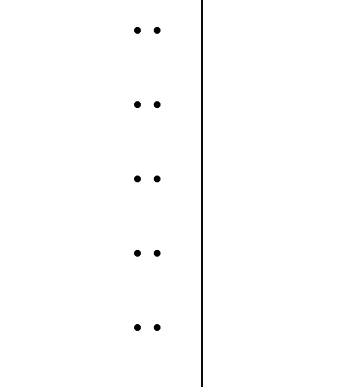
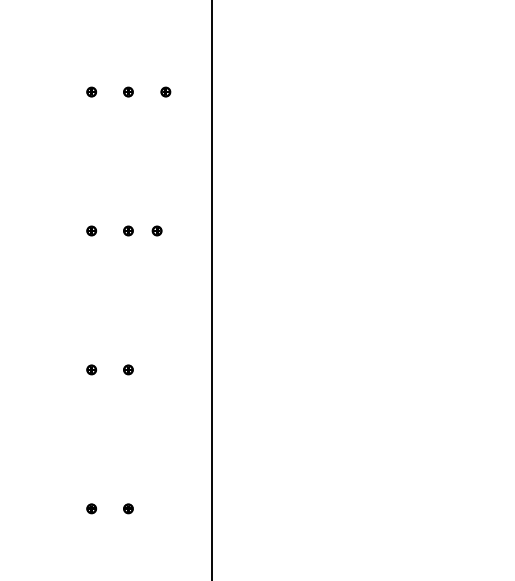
part: (176, 104) -> (164, 91), added
part: (172, 178) -> (157, 230), added

